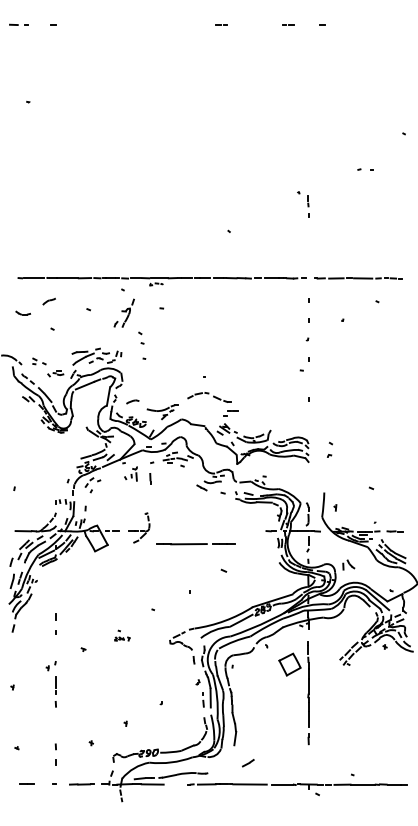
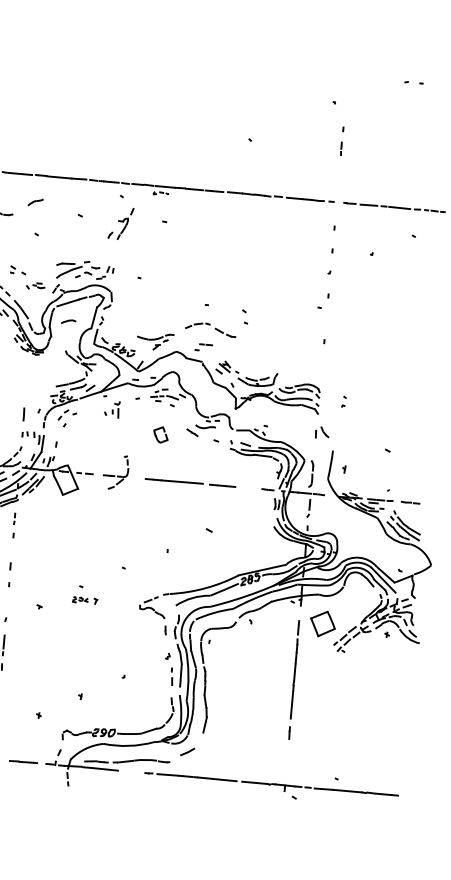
line: (308, 201) -> (341, 149), moved
part: (141, 337) -> (245, 316), moved
part: (132, 401) -> (68, 321), moved
part: (230, 413) -> (203, 347), moved
part: (329, 449) -> (343, 401), size x0.62
part: (150, 478) -> (24, 413), moved
part: (175, 491) -> (161, 434), added
line: (195, 544) -> (189, 483), moved
part: (348, 564) -> (322, 432), moved
part: (55, 581) -> (14, 525), added
part: (122, 635) -> (85, 594), size x1.43
part: (289, 664) -> (322, 623), moved
line: (248, 763) -> (187, 752), moved

